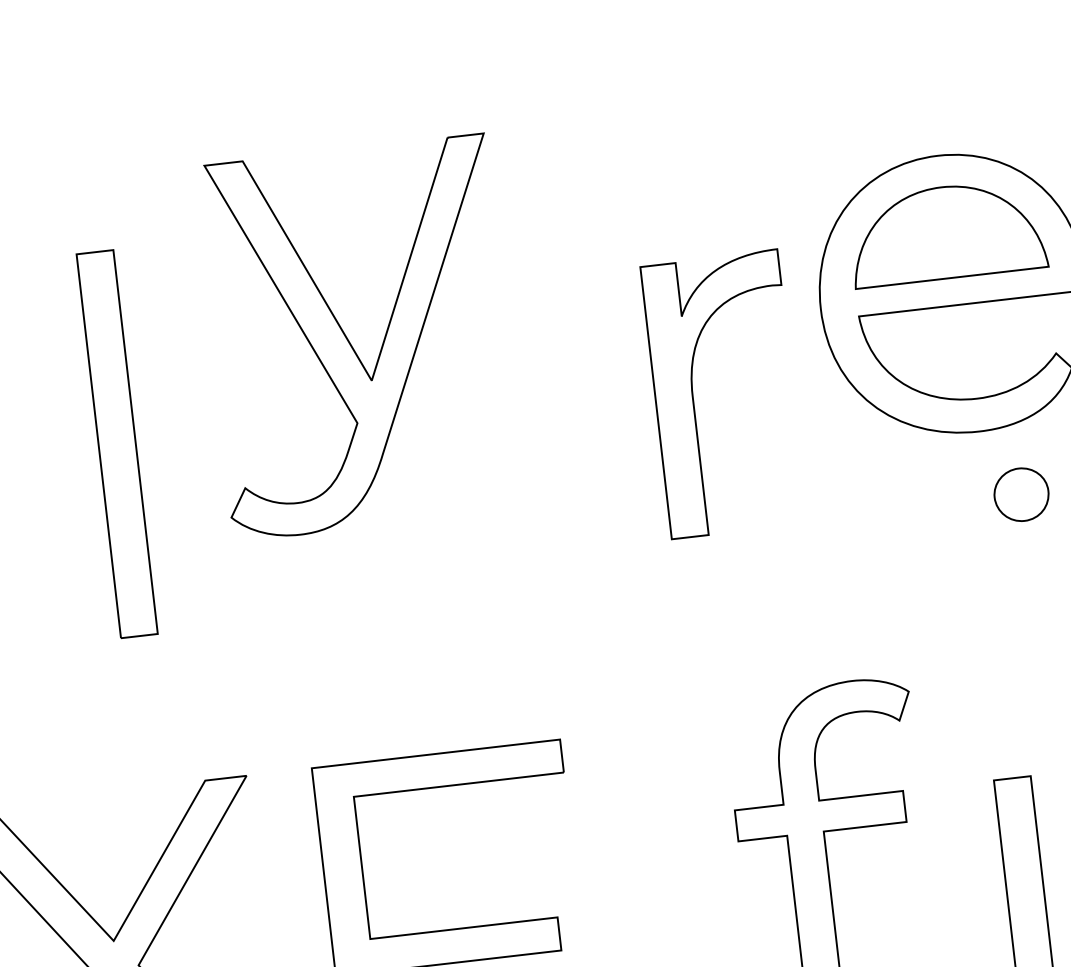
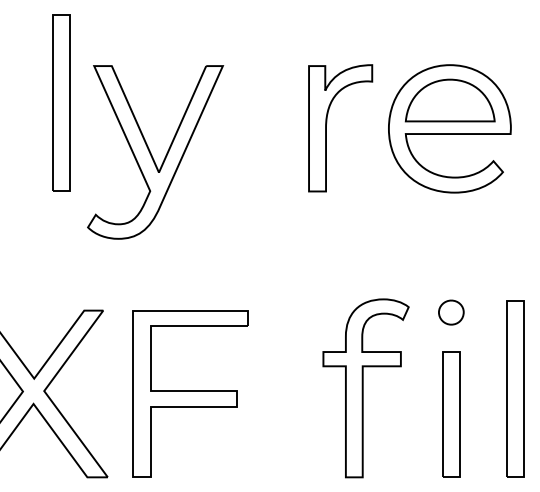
part: (359, 337) -> (155, 152), moved
part: (694, 387) -> (327, 123), moved
part: (116, 443) -> (61, 102), moved
part: (1021, 494) -> (451, 312), moved

